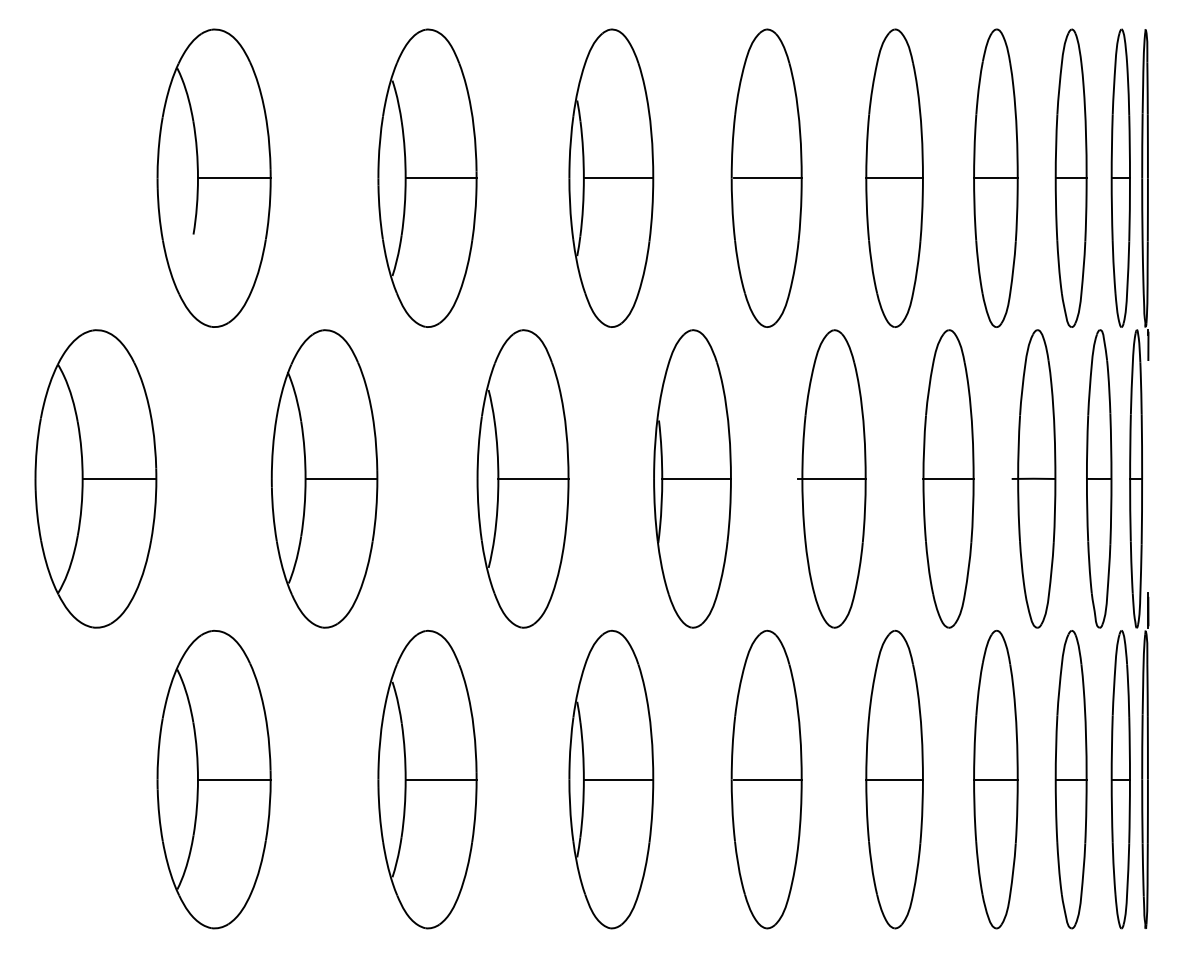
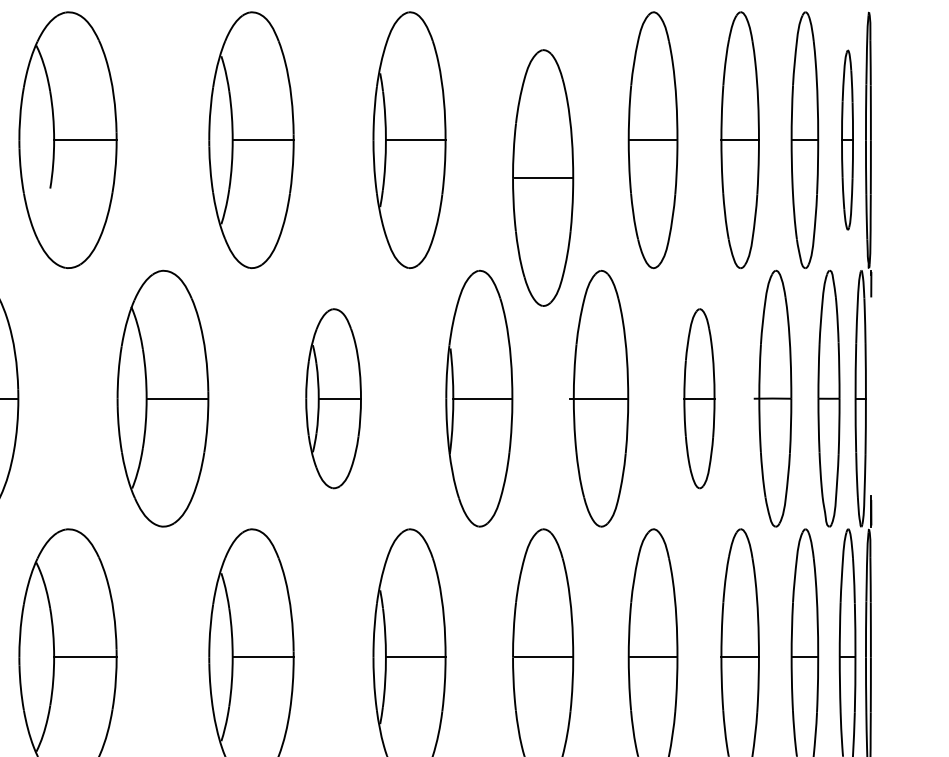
part: (766, 177) -> (542, 177), moved
part: (1120, 177) -> (847, 139), size x0.7
part: (522, 478) -> (333, 398), size x0.7
part: (948, 478) -> (699, 398), size x0.7

